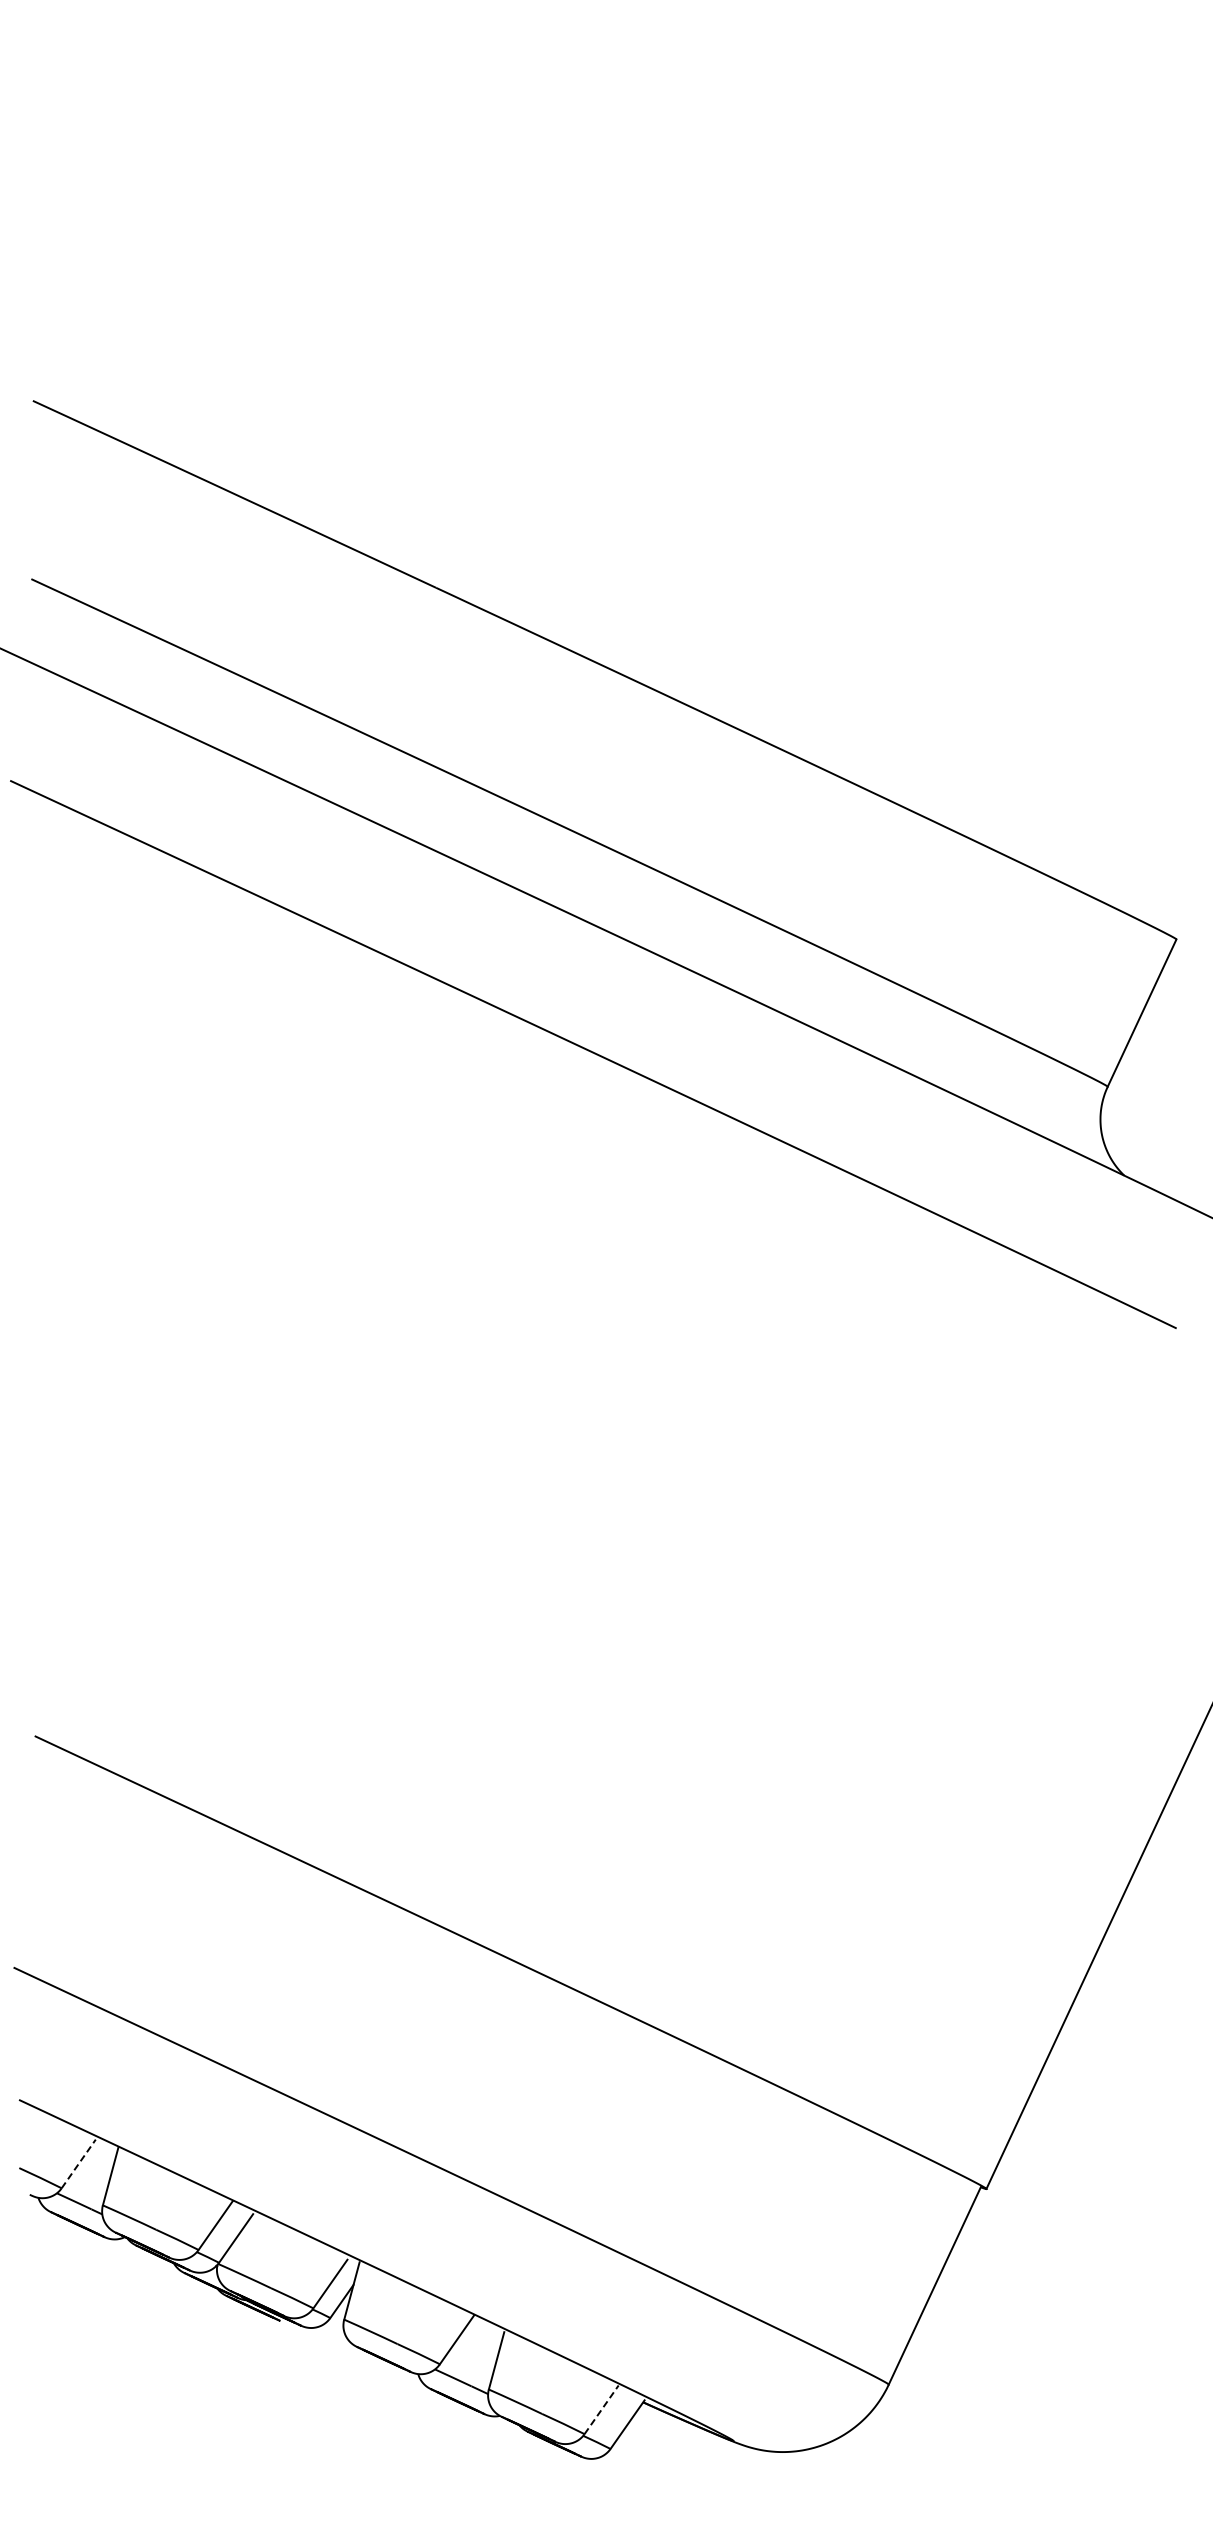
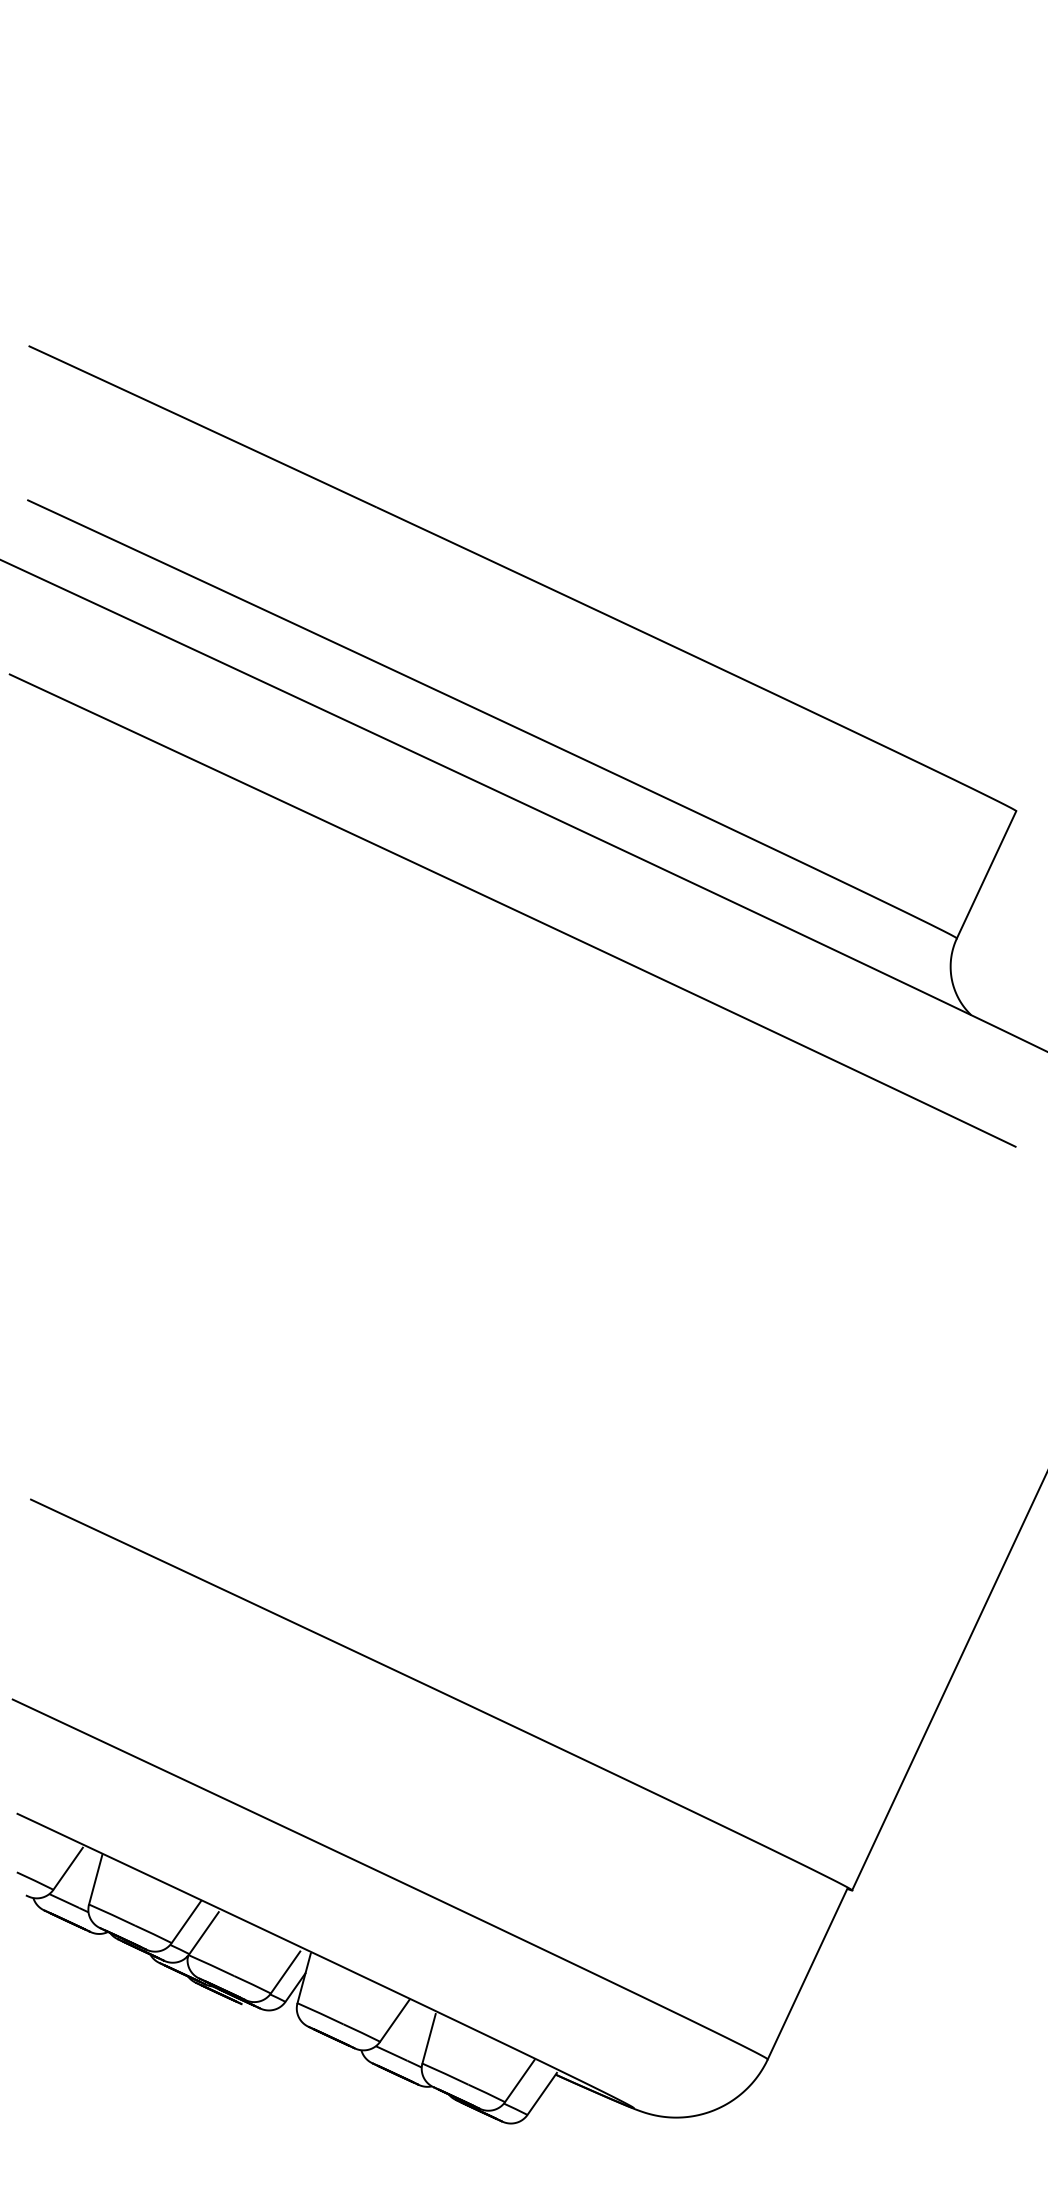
line: (78, 2163) -> (67, 1868), dashed -> solid
line: (601, 2409) -> (519, 2080), dashed -> solid

